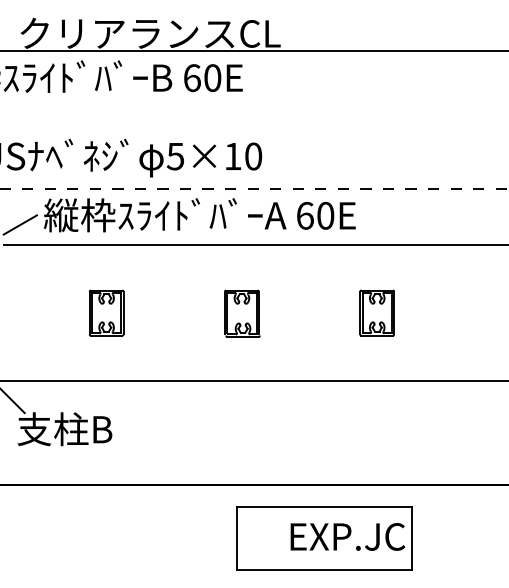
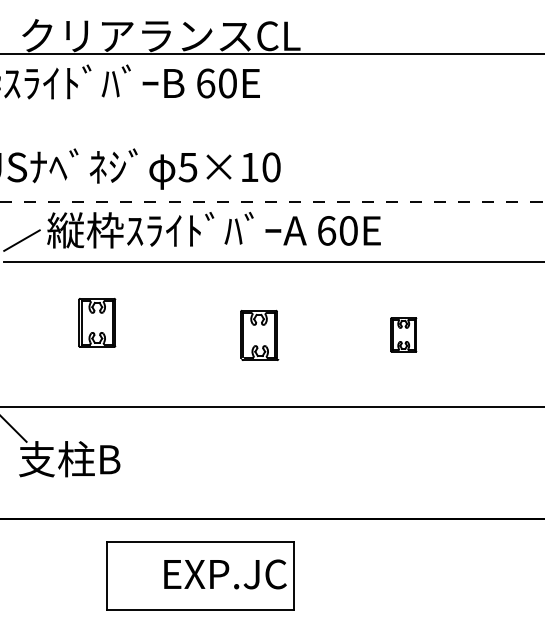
part: (106, 312) -> (97, 322), moved
part: (376, 312) -> (403, 334), size x0.7
part: (324, 537) -> (200, 575), moved

